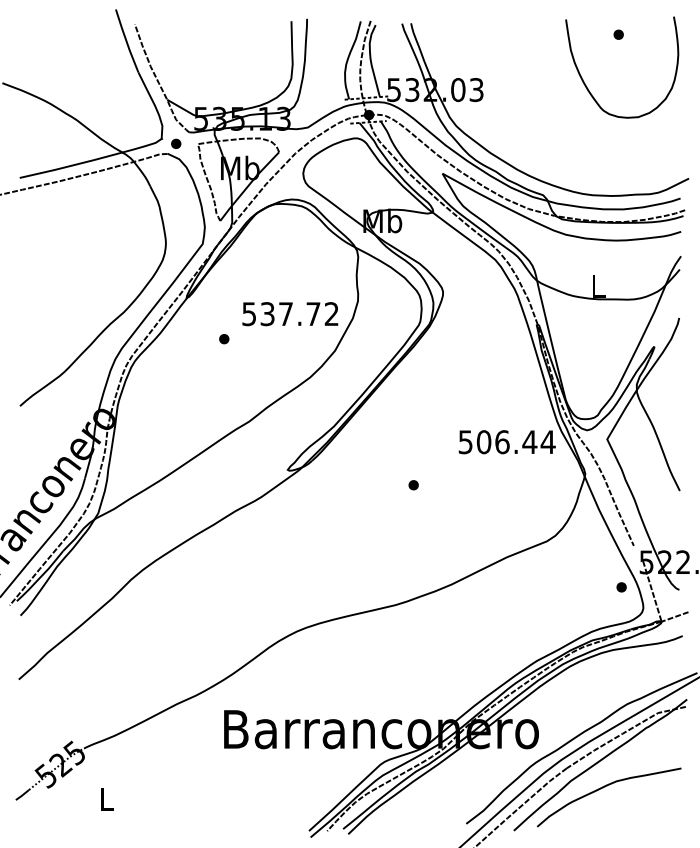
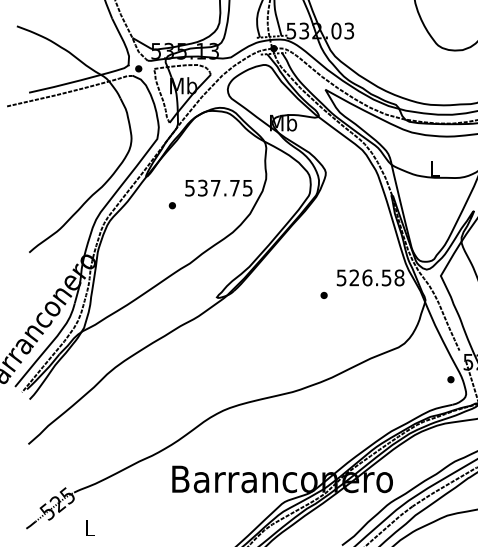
text: (331, 314) -> (247, 188), 537.72 -> 537.75
text: (515, 442) -> (376, 278), 506.44 -> 526.58
part: (413, 485) -> (323, 295), moved

